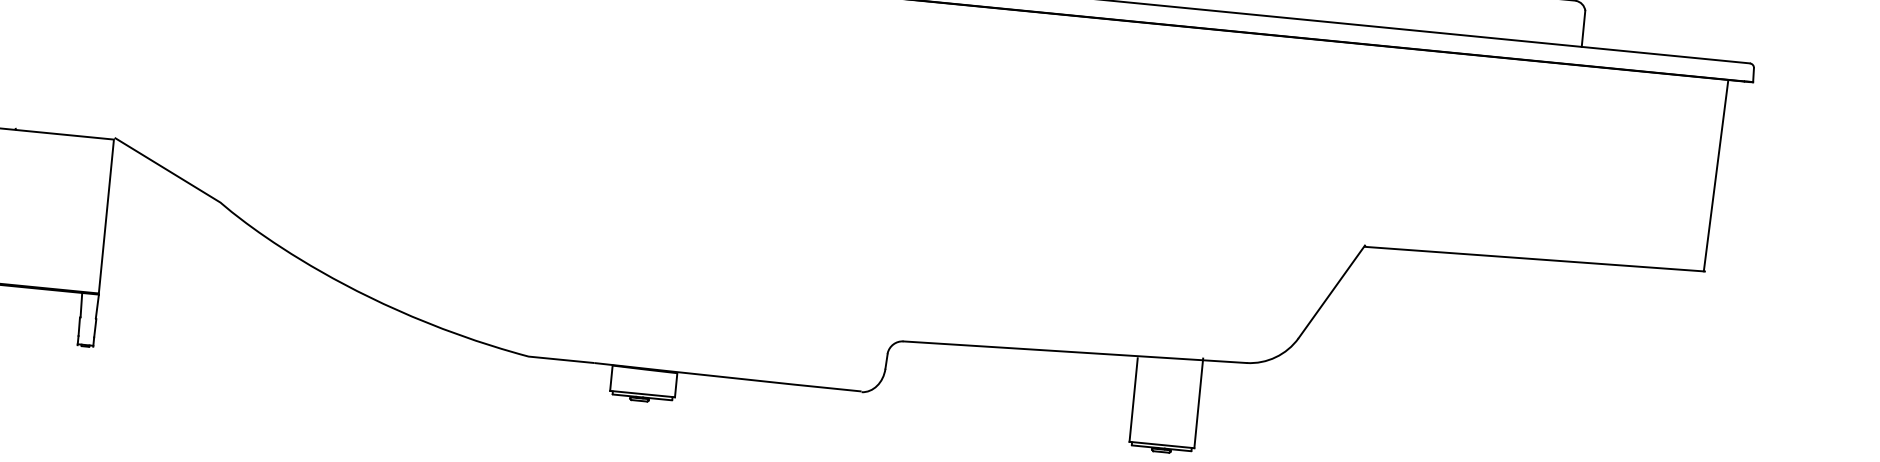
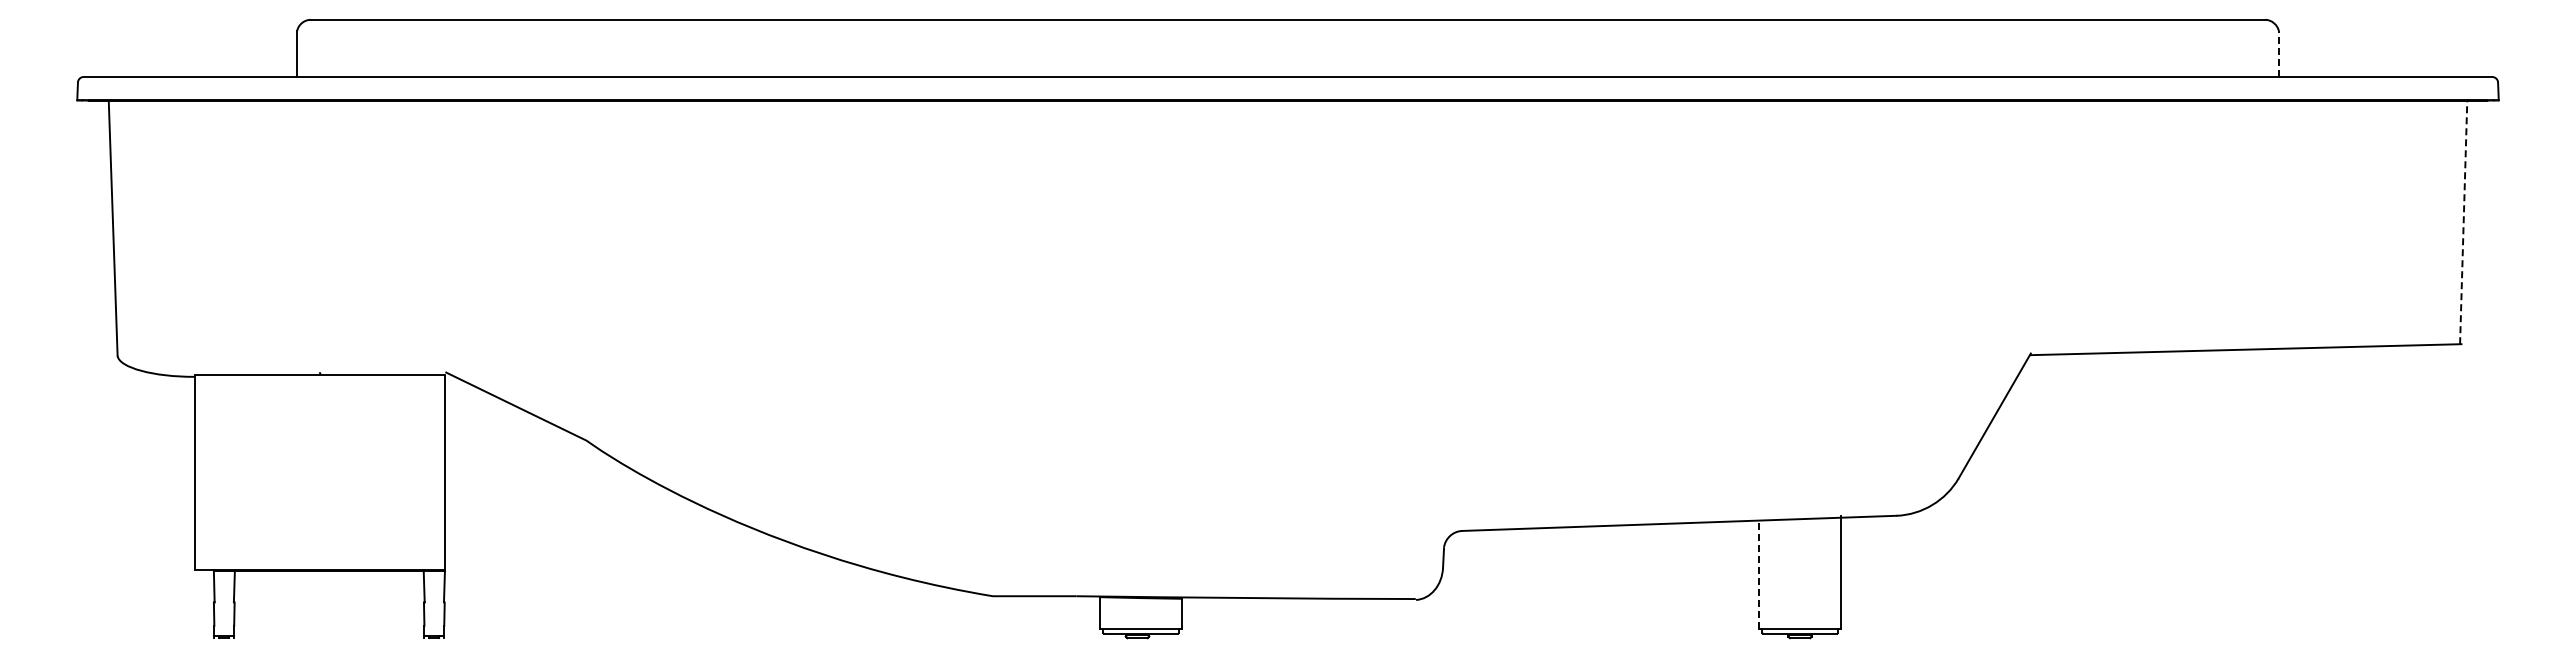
line: (1583, 29) -> (2278, 54), solid -> dashed
line: (1715, 175) -> (2463, 222), solid -> dashed
line: (1133, 399) -> (1758, 575), solid -> dashed

